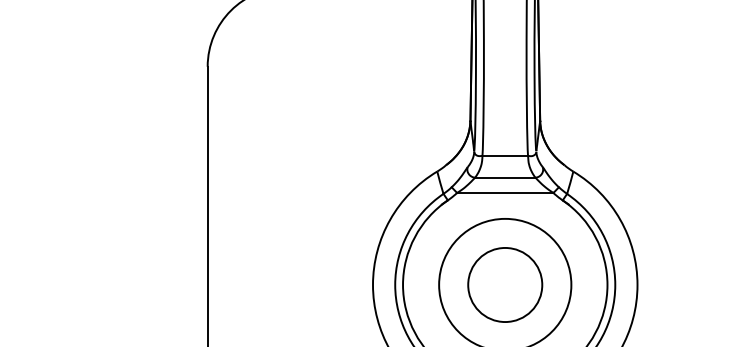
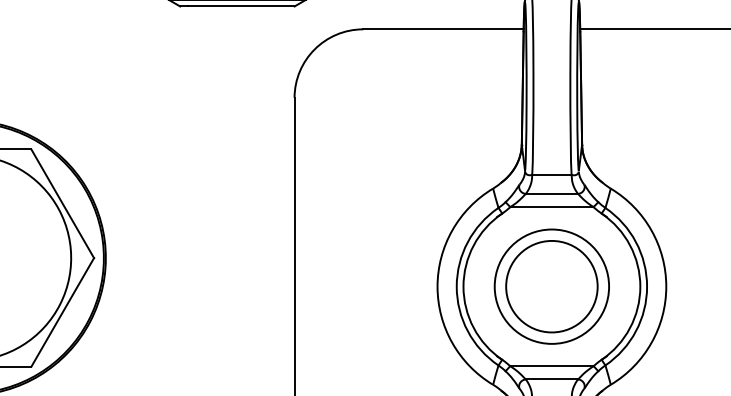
circle: (504, 284) -> (551, 286), size x1.43

